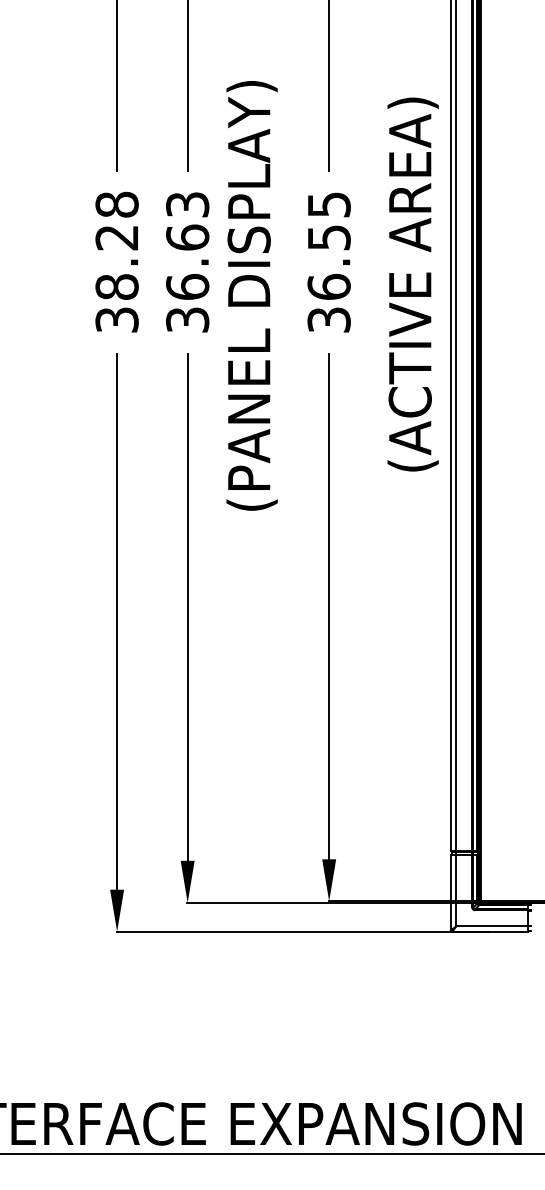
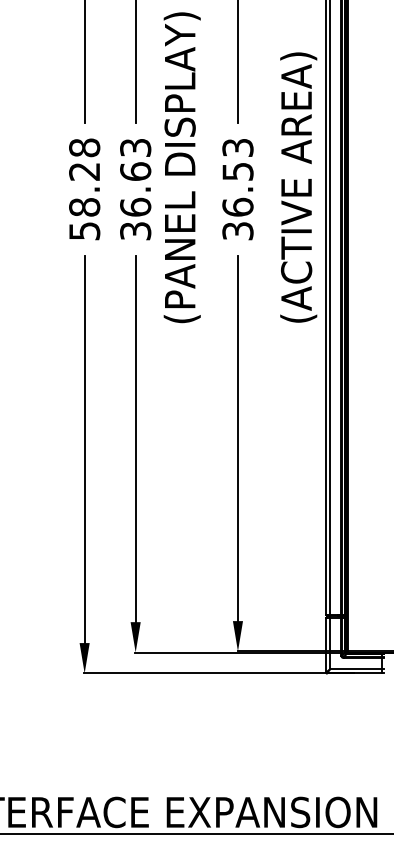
text: (328, 204) -> (237, 147), 36.55 -> 36.53
text: (412, 284) -> (298, 187), moved
text: (251, 295) -> (181, 167), moved
text: (116, 319) -> (84, 230), 38.28 -> 58.28

